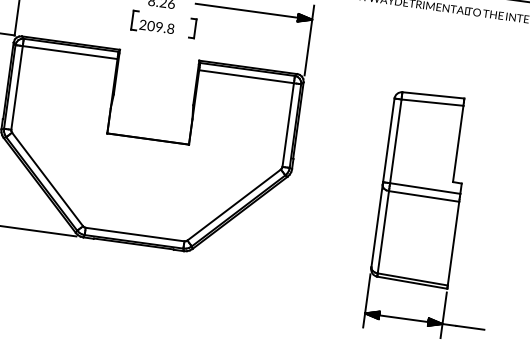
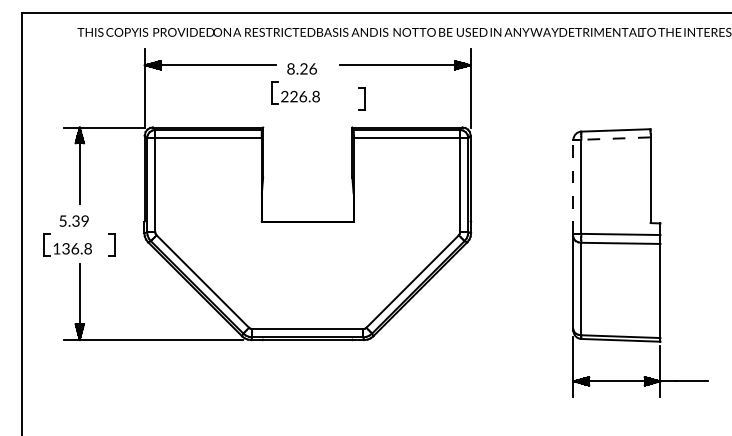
text: (155, 26) -> (298, 96), 209.8 -> 226.8
part: (192, 27) -> (361, 98), moved
line: (432, 102) -> (615, 138), solid -> dashed
line: (388, 140) -> (573, 186), solid -> dashed

